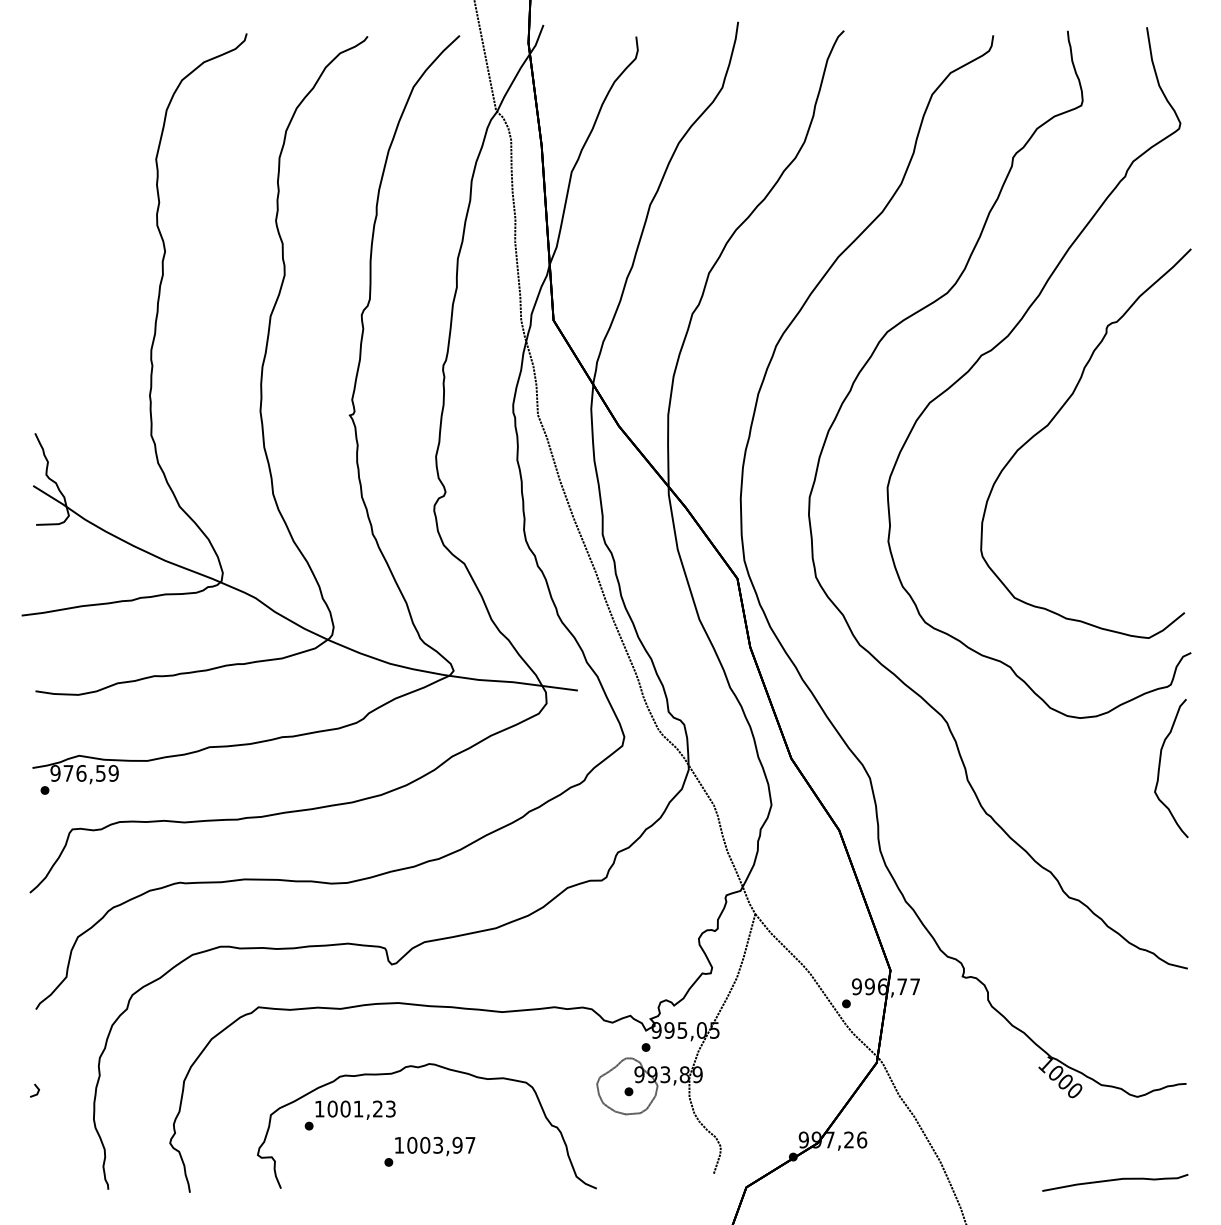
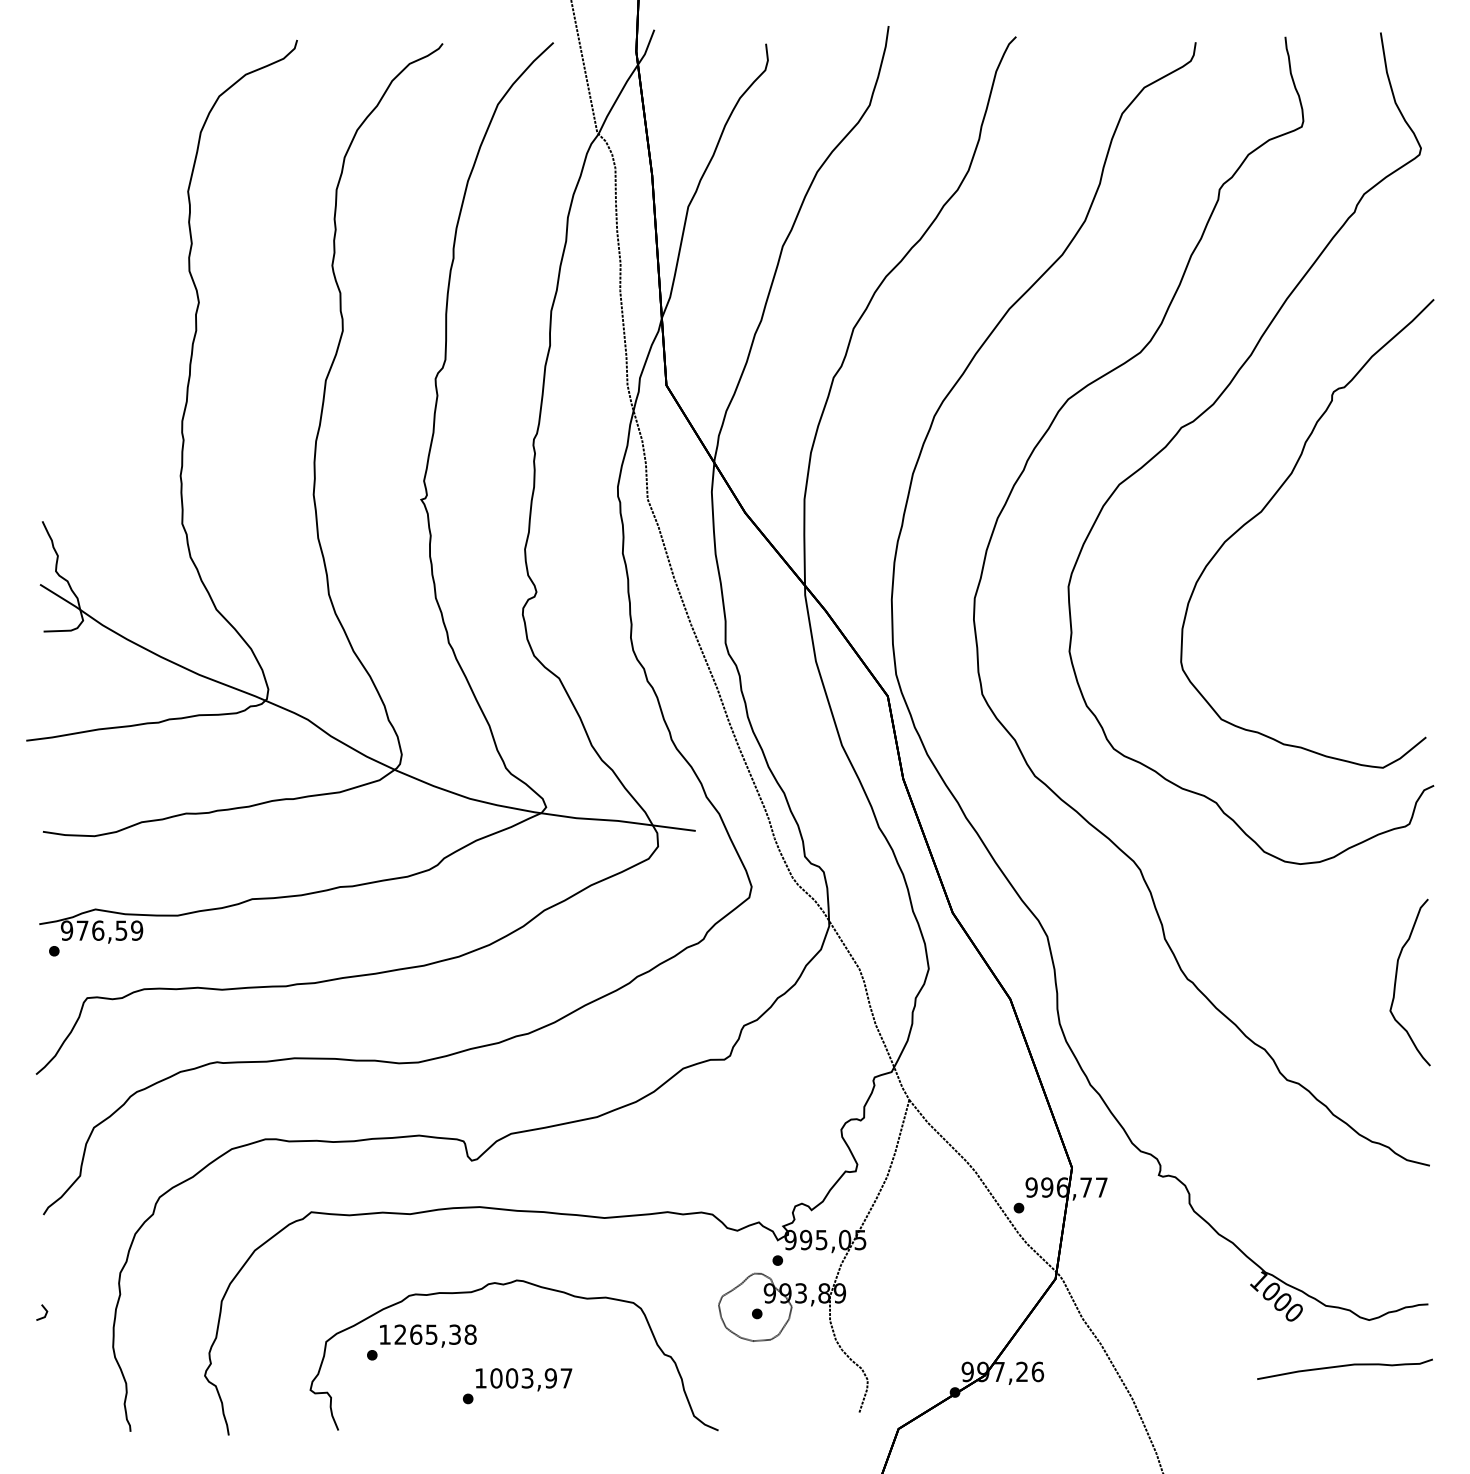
curve: (1160, 767) -> (1397, 981), moved
text: (361, 1108) -> (435, 1334), 1001,23 -> 1265,38
curve: (1115, 1180) -> (1345, 1366), moved

